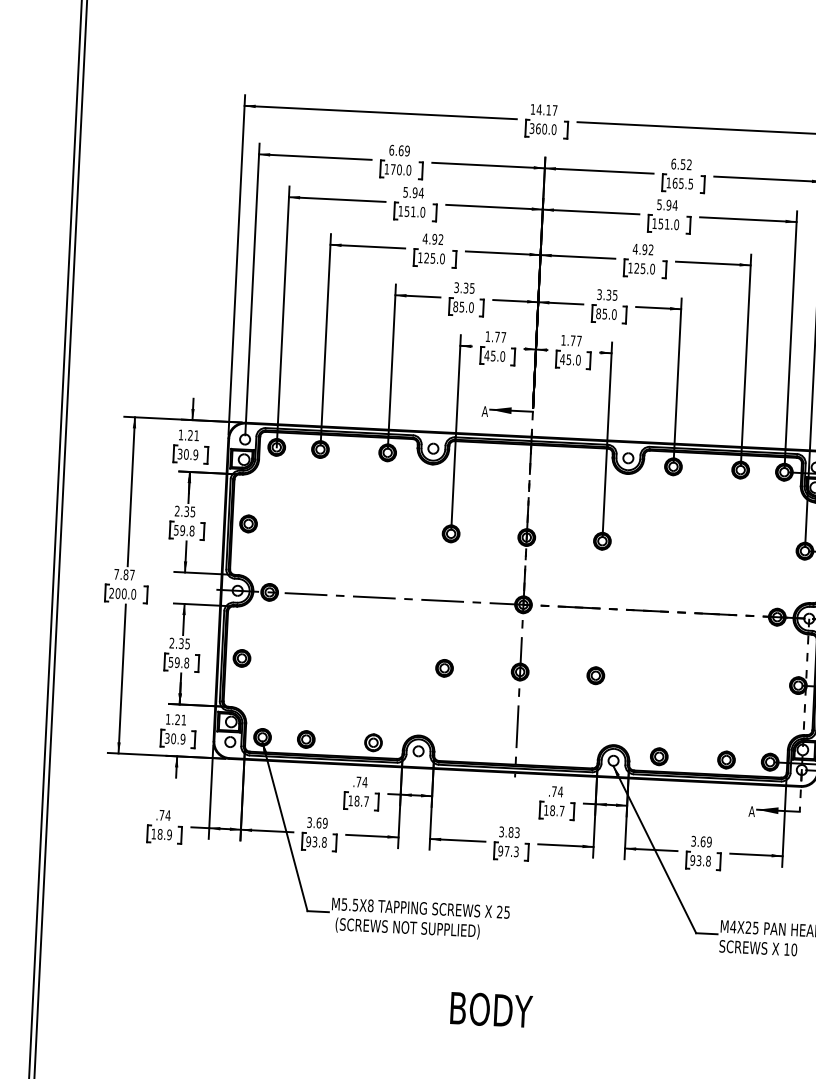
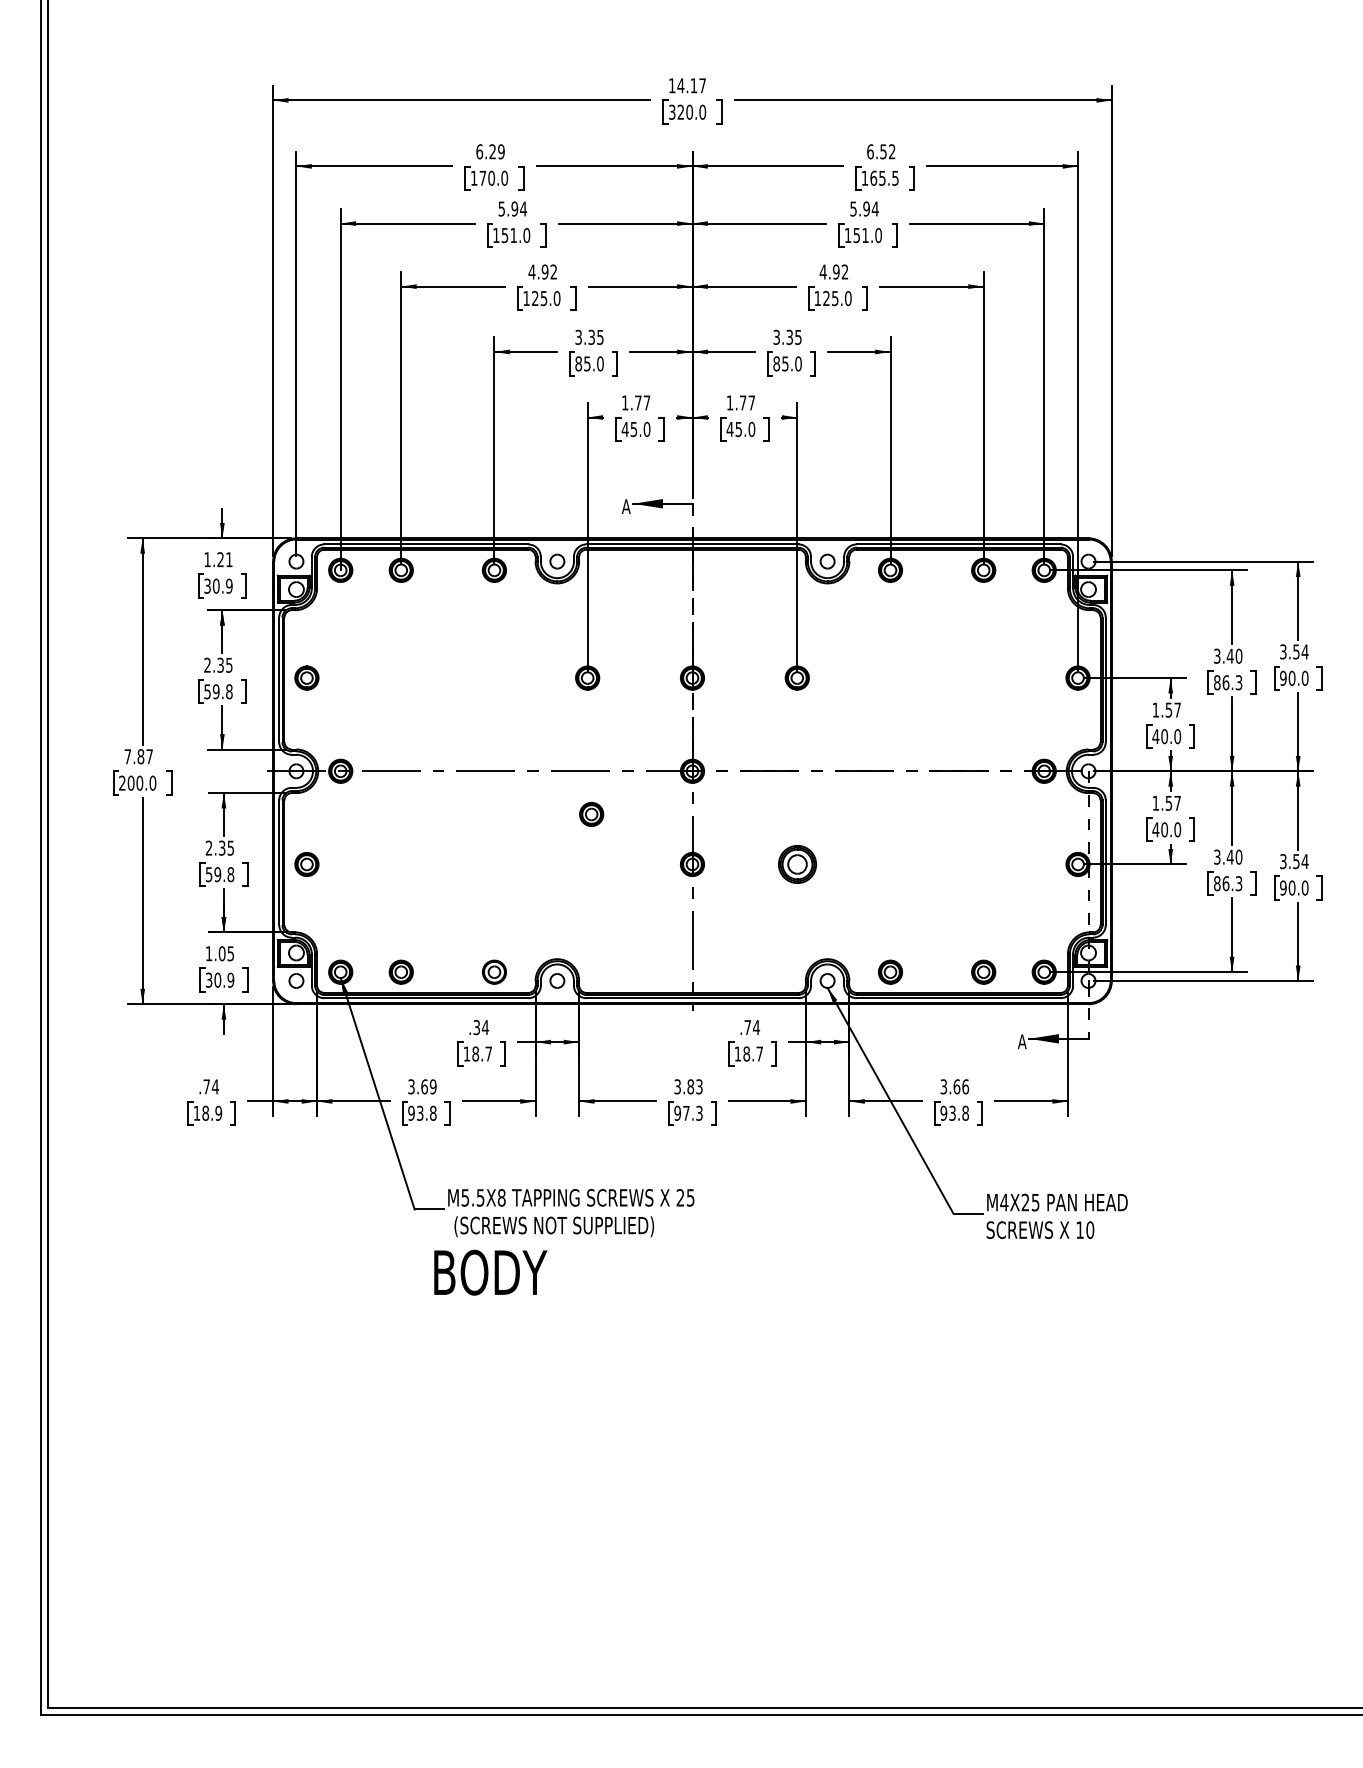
text: (538, 128) -> (680, 111), 360.0 -> 320.0
text: (401, 150) -> (492, 151), 6.69 -> 6.29
part: (444, 668) -> (591, 814), moved
part: (595, 675) -> (796, 864), size x1.6
text: (180, 719) -> (225, 953), 1.21 -> 1.05
text: (358, 782) -> (476, 1027), .74 -> .34
text: (709, 841) -> (965, 1086), 3.69 -> 3.66
text: (491, 1009) -> (490, 1272), moved

